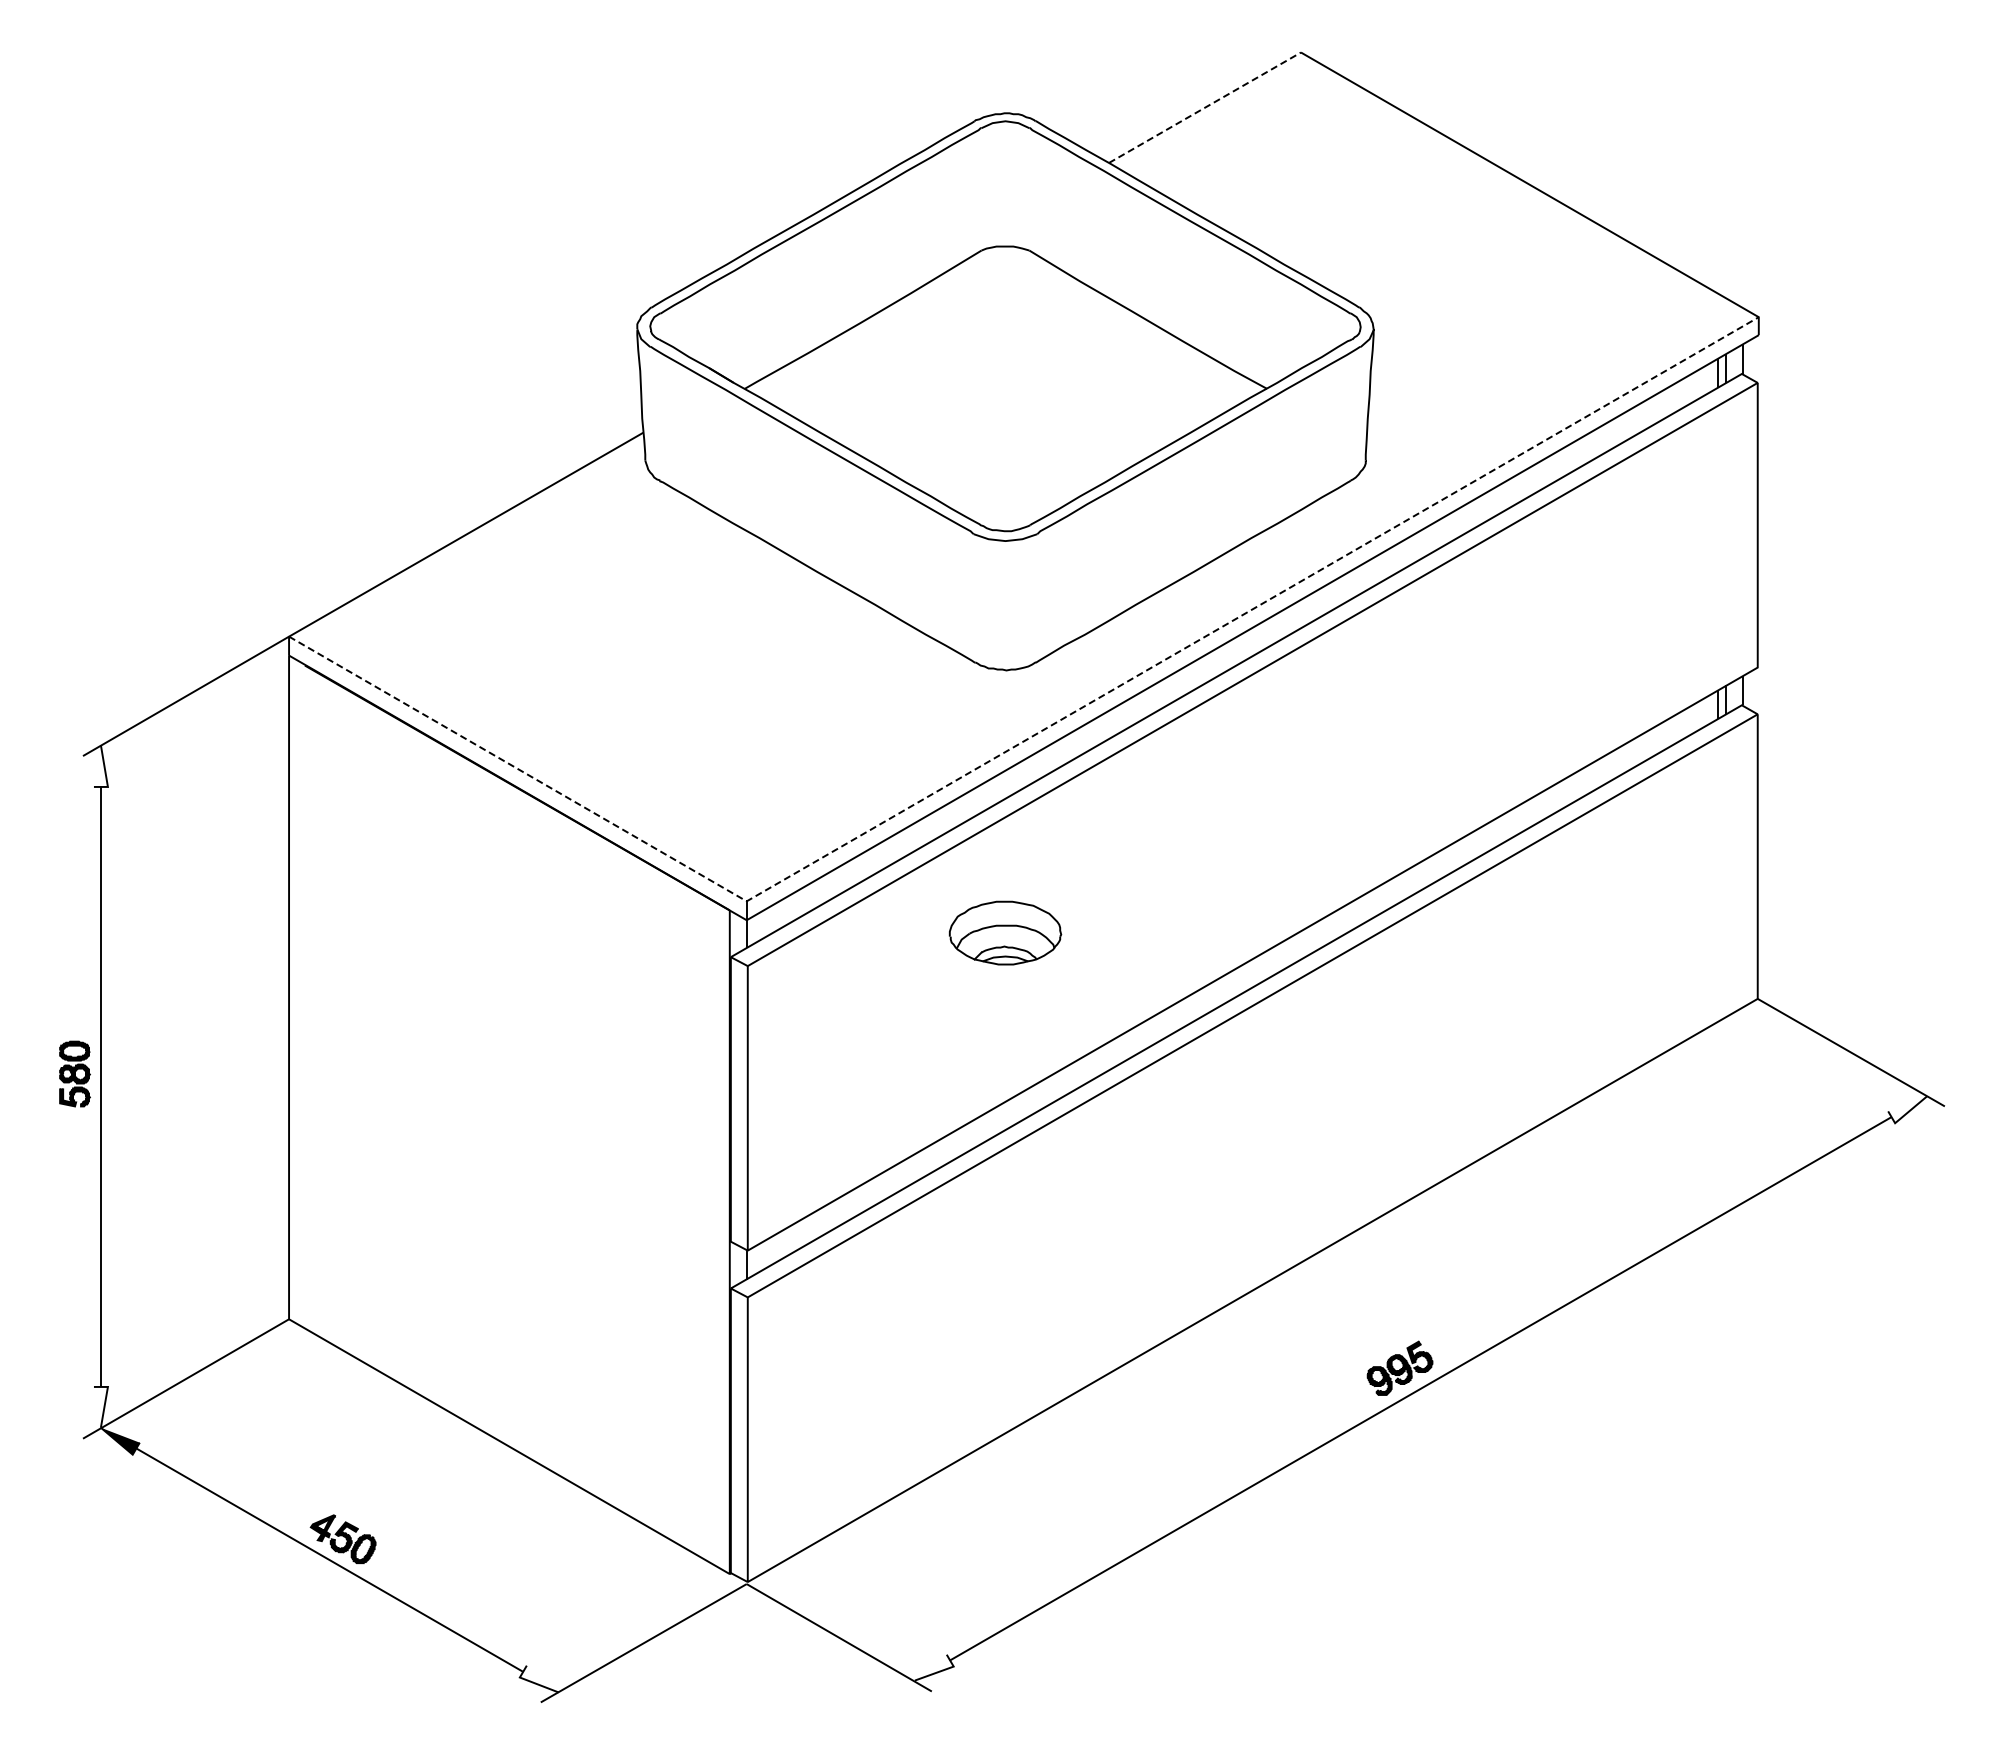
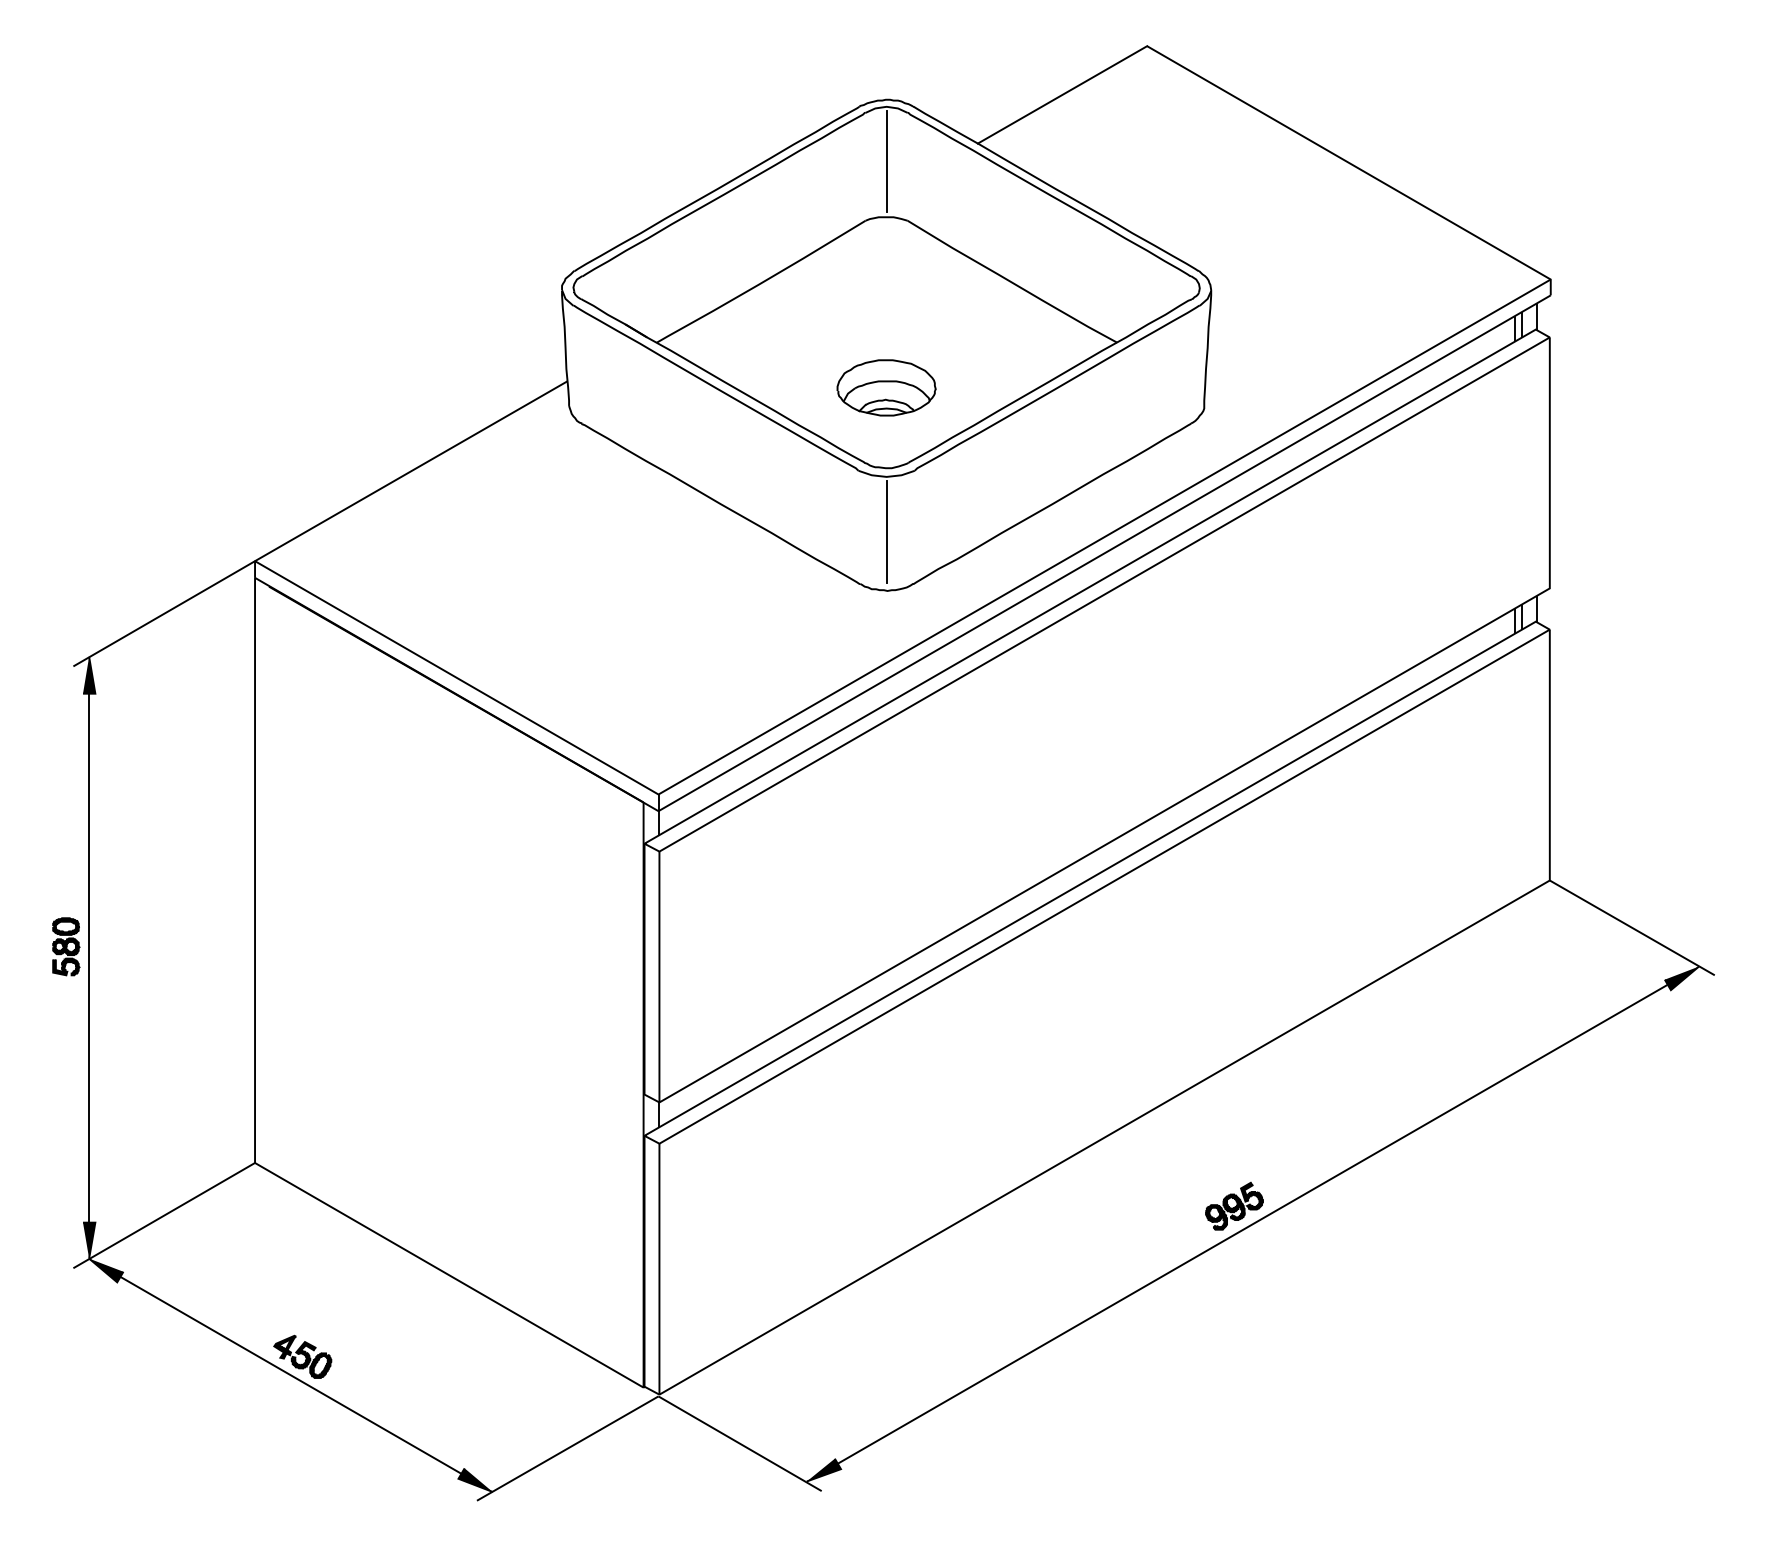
line: (1204, 107) -> (1062, 94), dashed -> solid
line: (1005, 183) -> (886, 161), added
line: (1005, 603) -> (886, 531), added
line: (1023, 741) -> (902, 653), dashed -> solid
fill: (100, 765) -> (88, 674), added
part: (1005, 932) -> (886, 387), moved
fill: (1907, 1109) -> (1681, 978), added
fill: (100, 1406) -> (88, 1239), added
fill: (933, 1667) -> (823, 1469), added
fill: (538, 1678) -> (474, 1479), added

